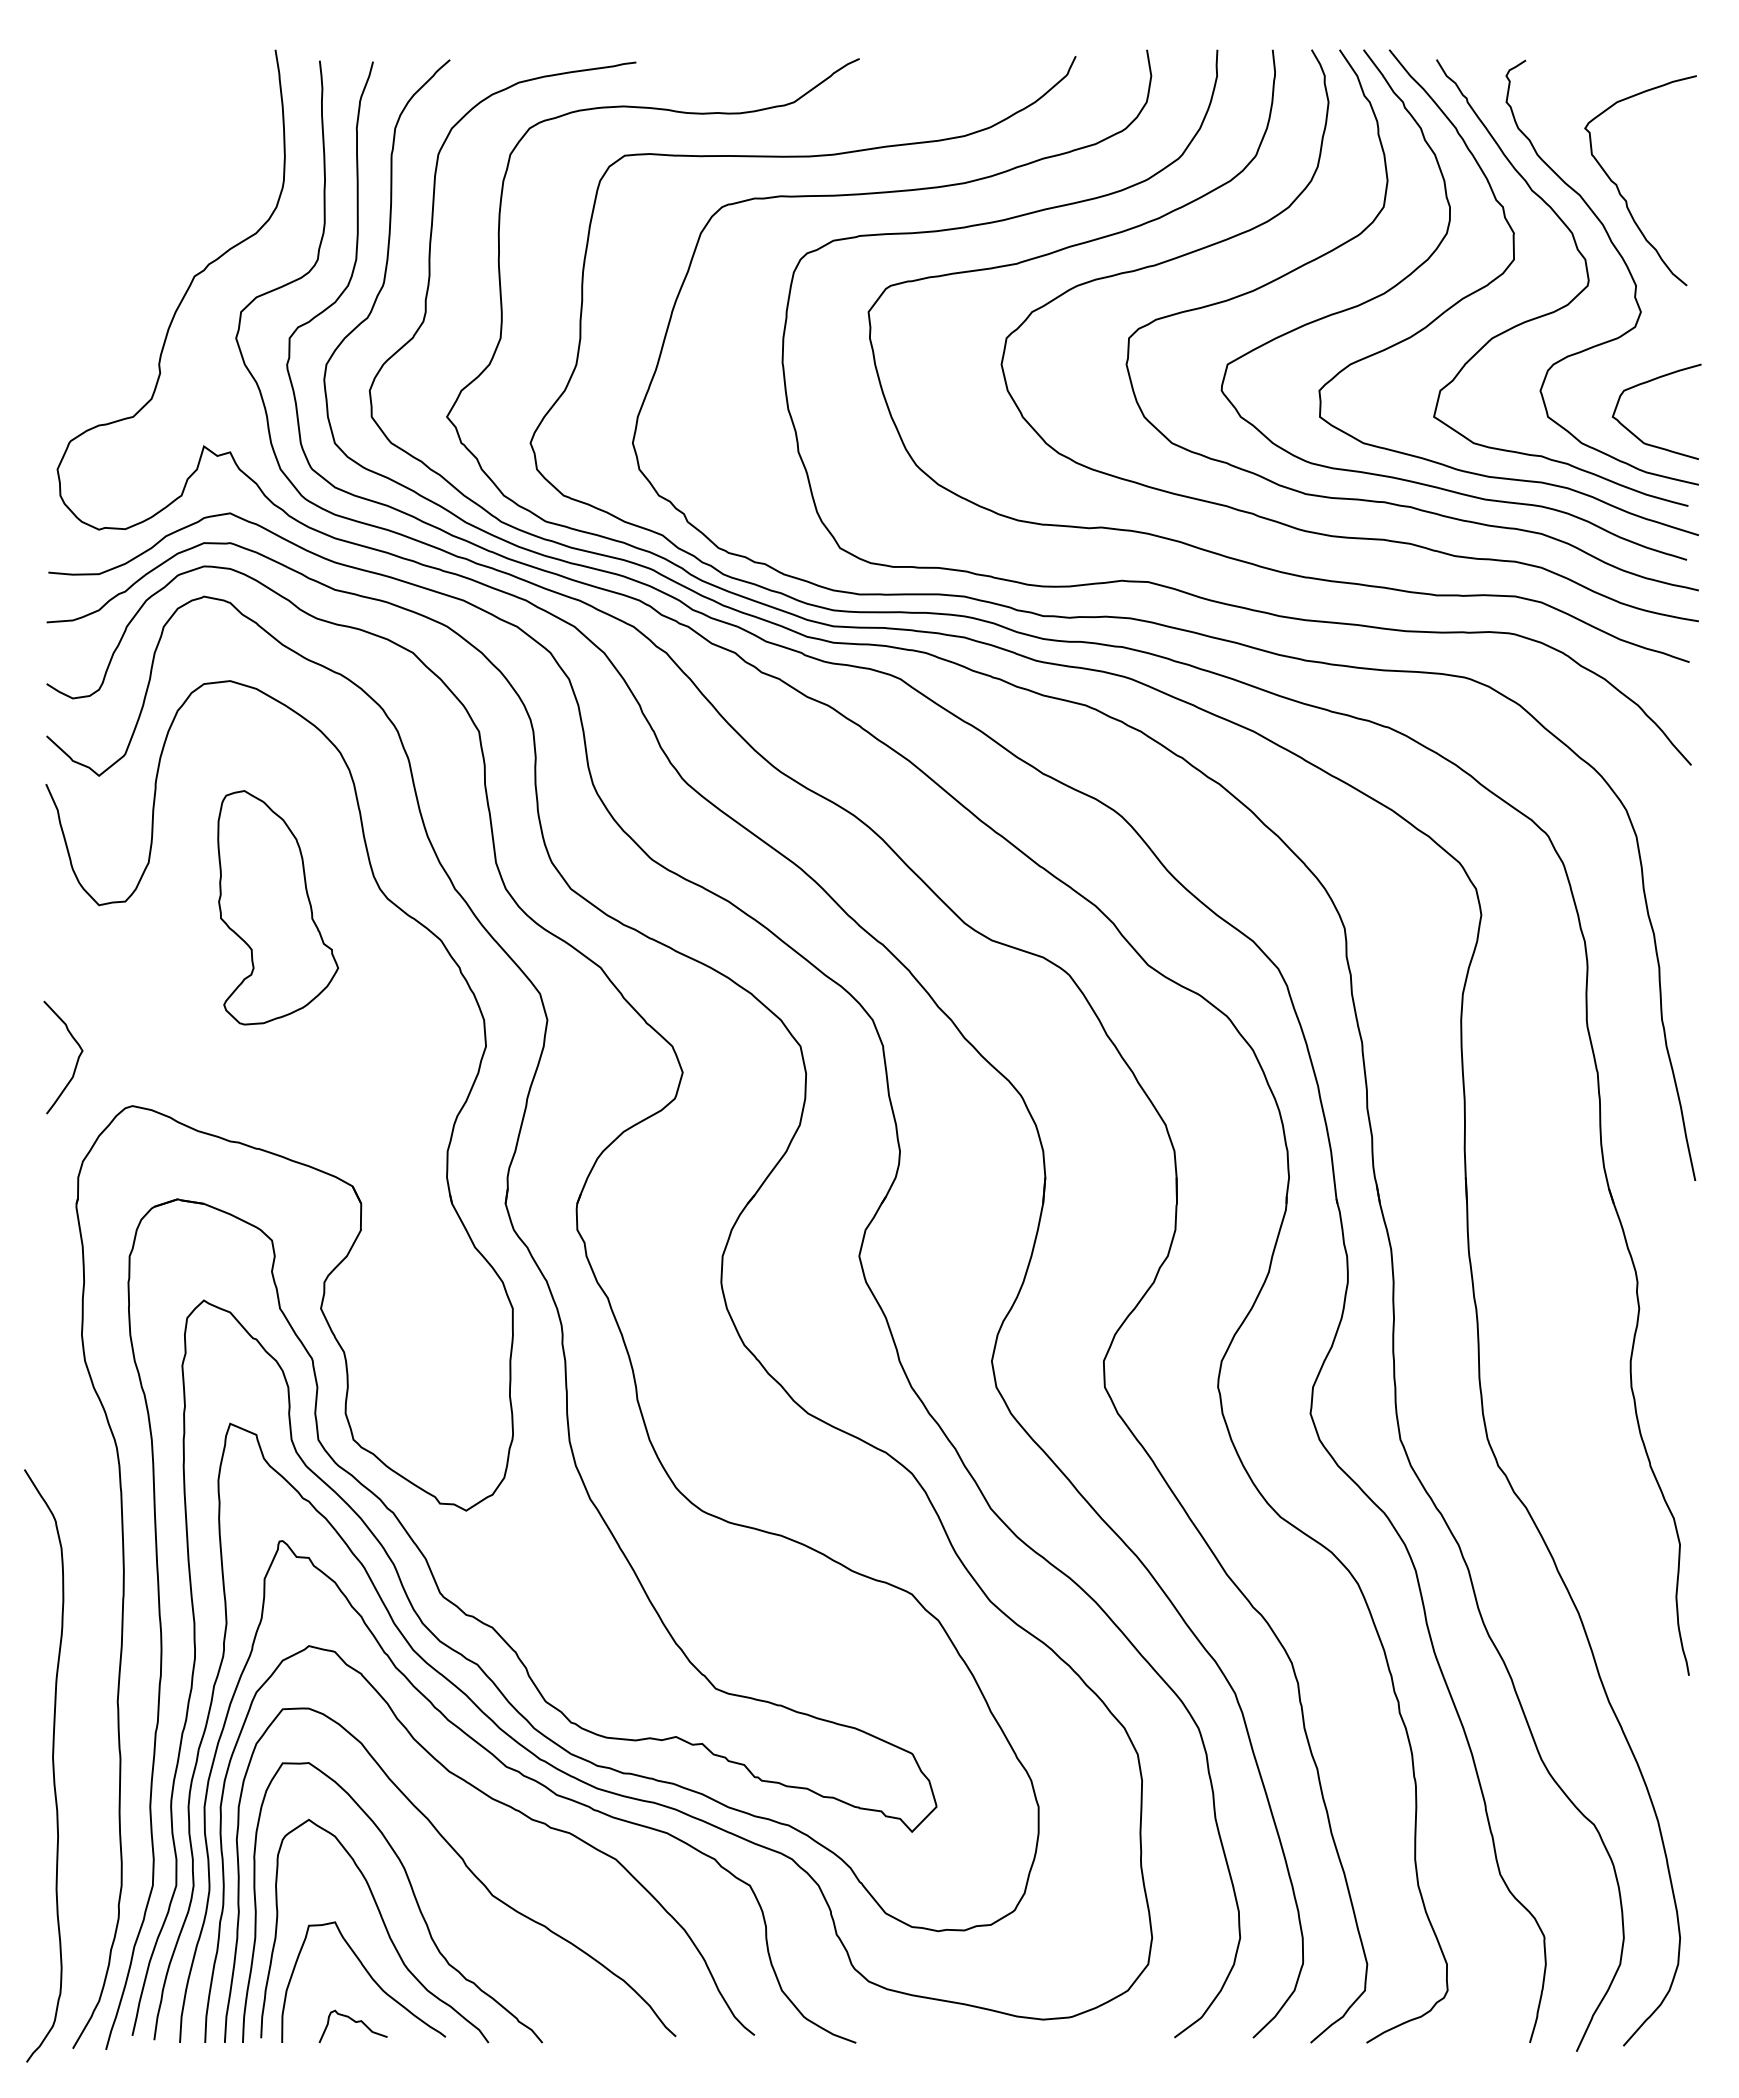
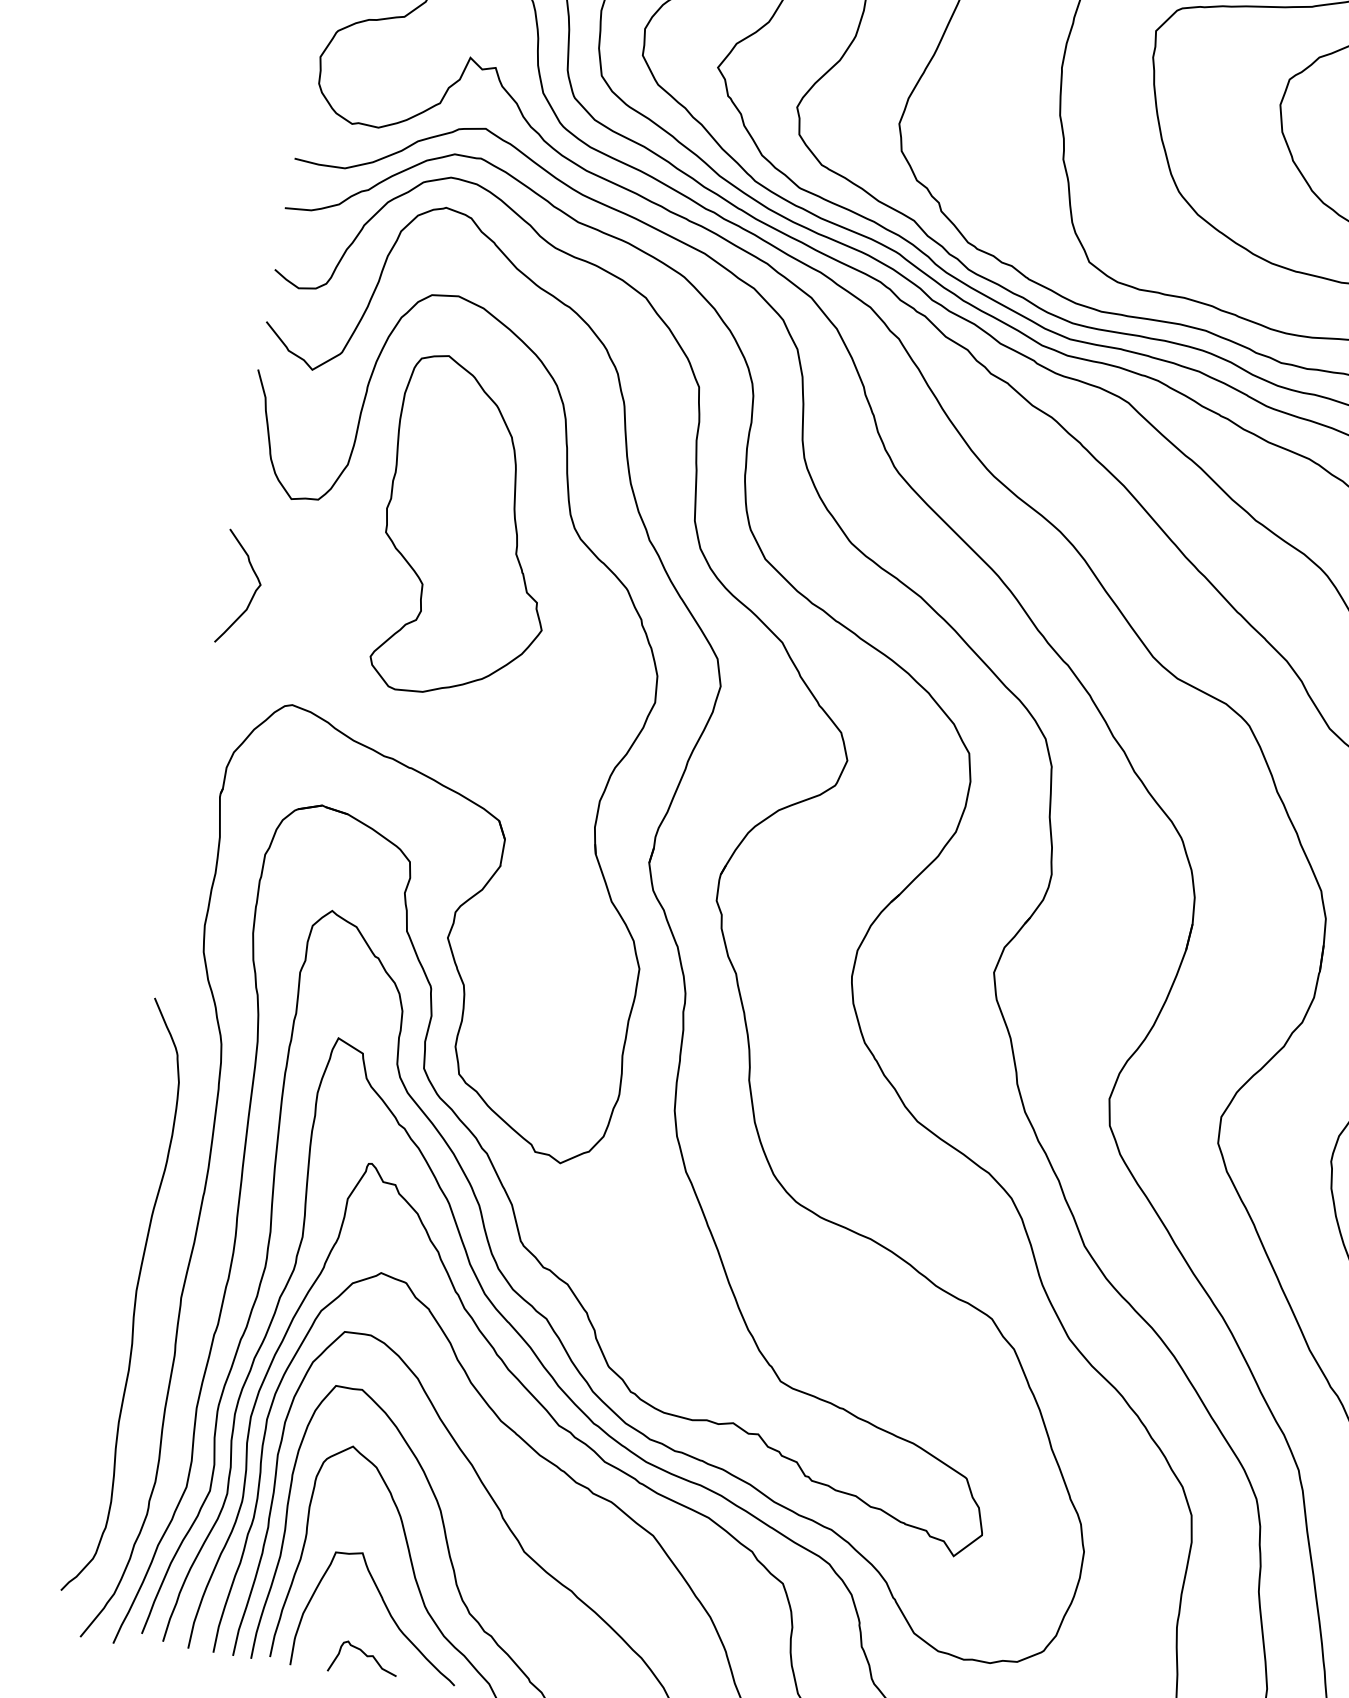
part: (277, 907) -> (469, 530), size x1.43
curve: (76, 1061) -> (252, 594), moved
curve: (52, 1765) -> (134, 1298), moved

